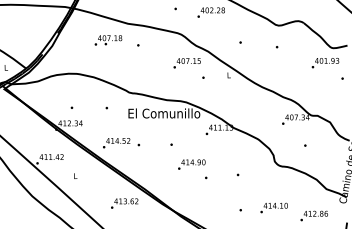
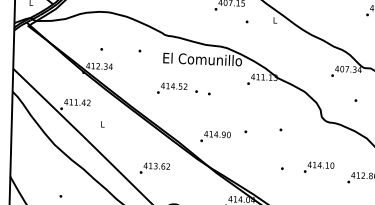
text: (121, 143) -> (177, 89), moved
text: (191, 164) -> (215, 136), moved
text: (124, 203) -> (154, 168), moved

